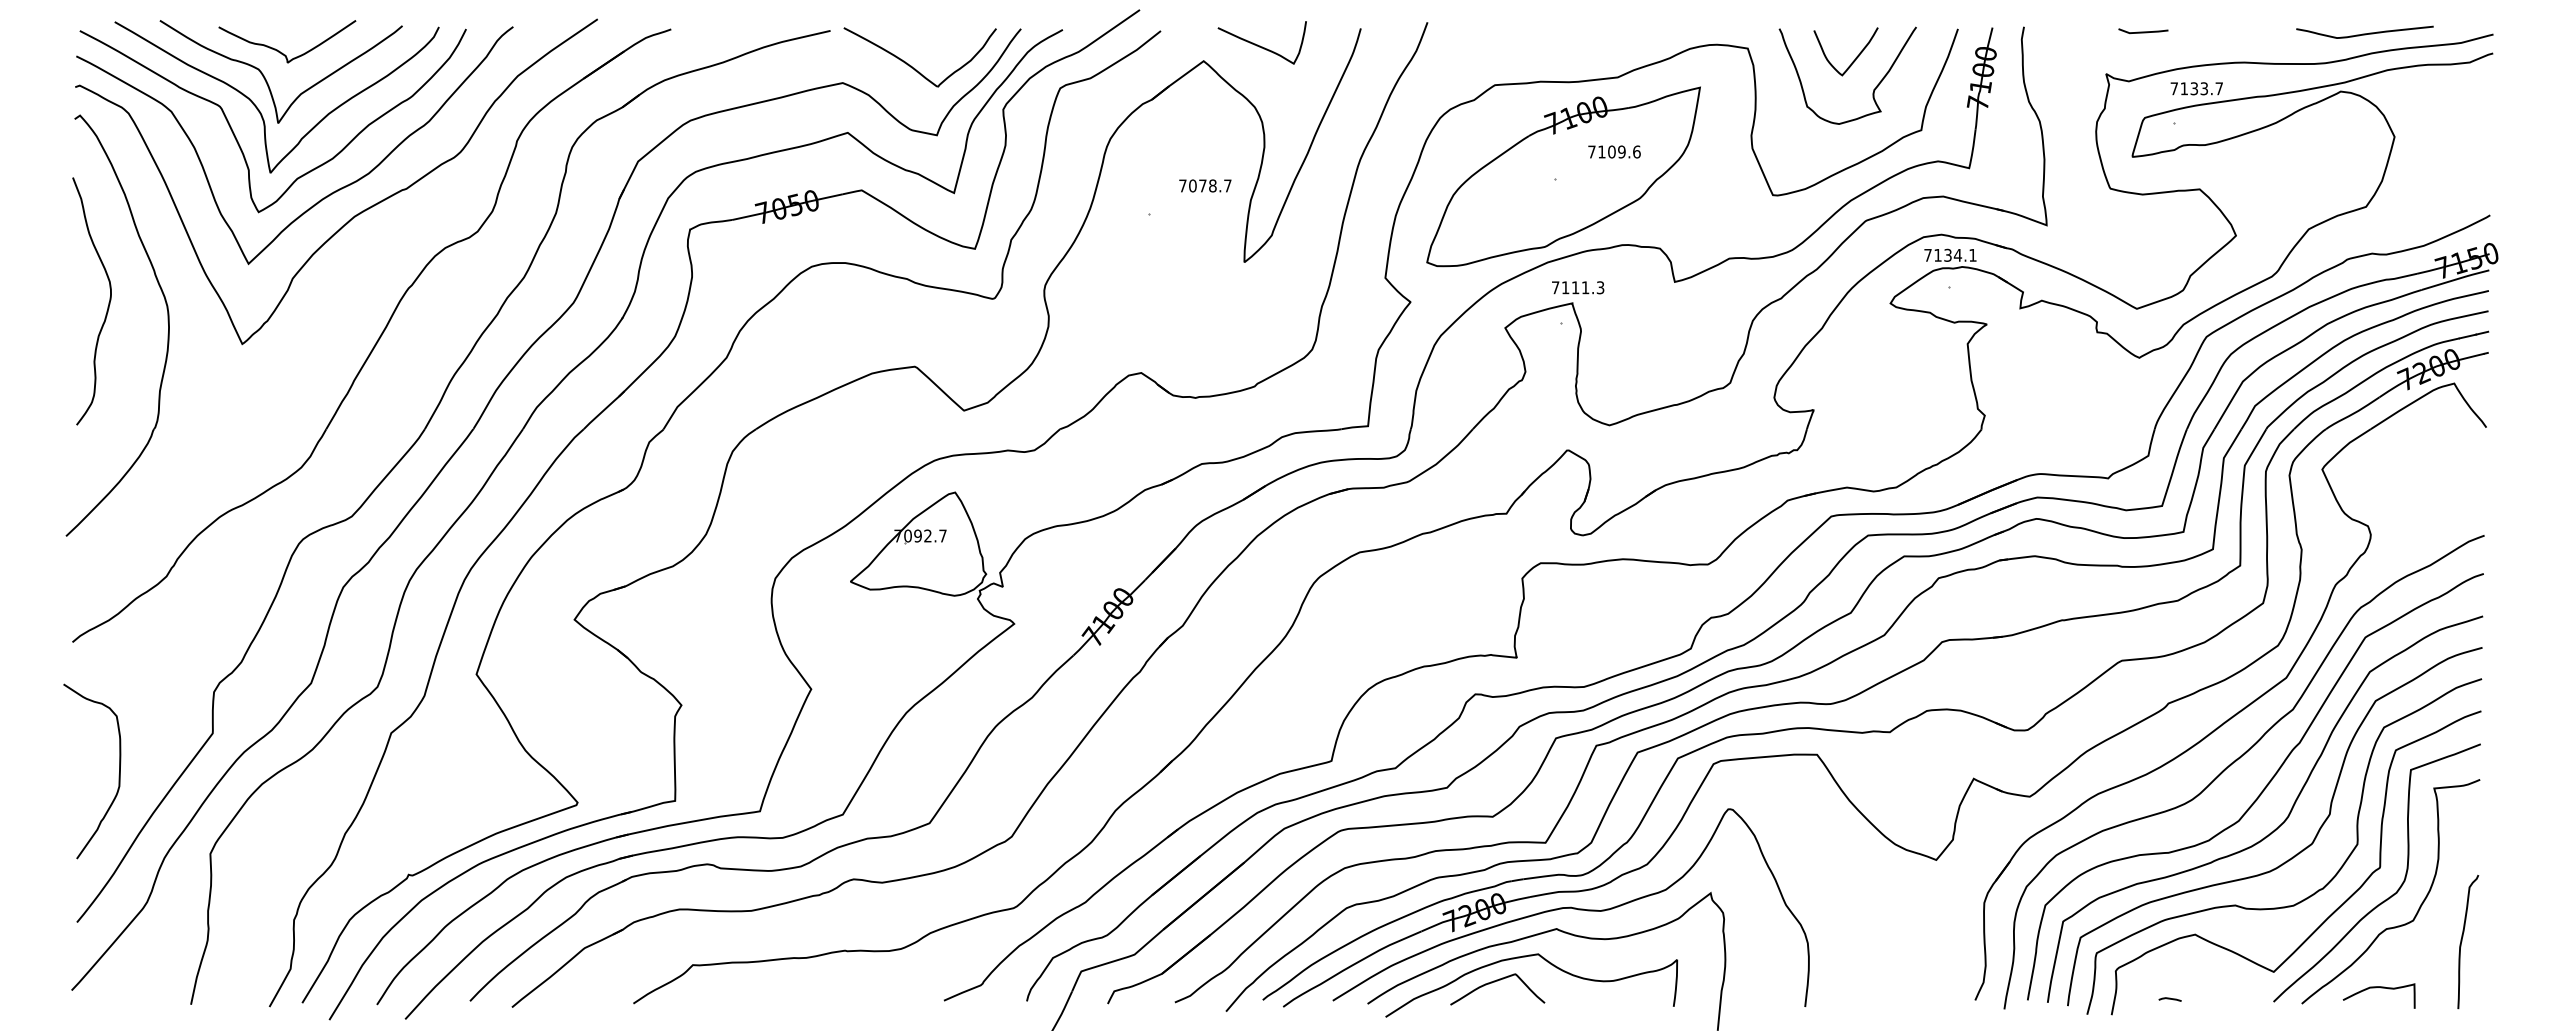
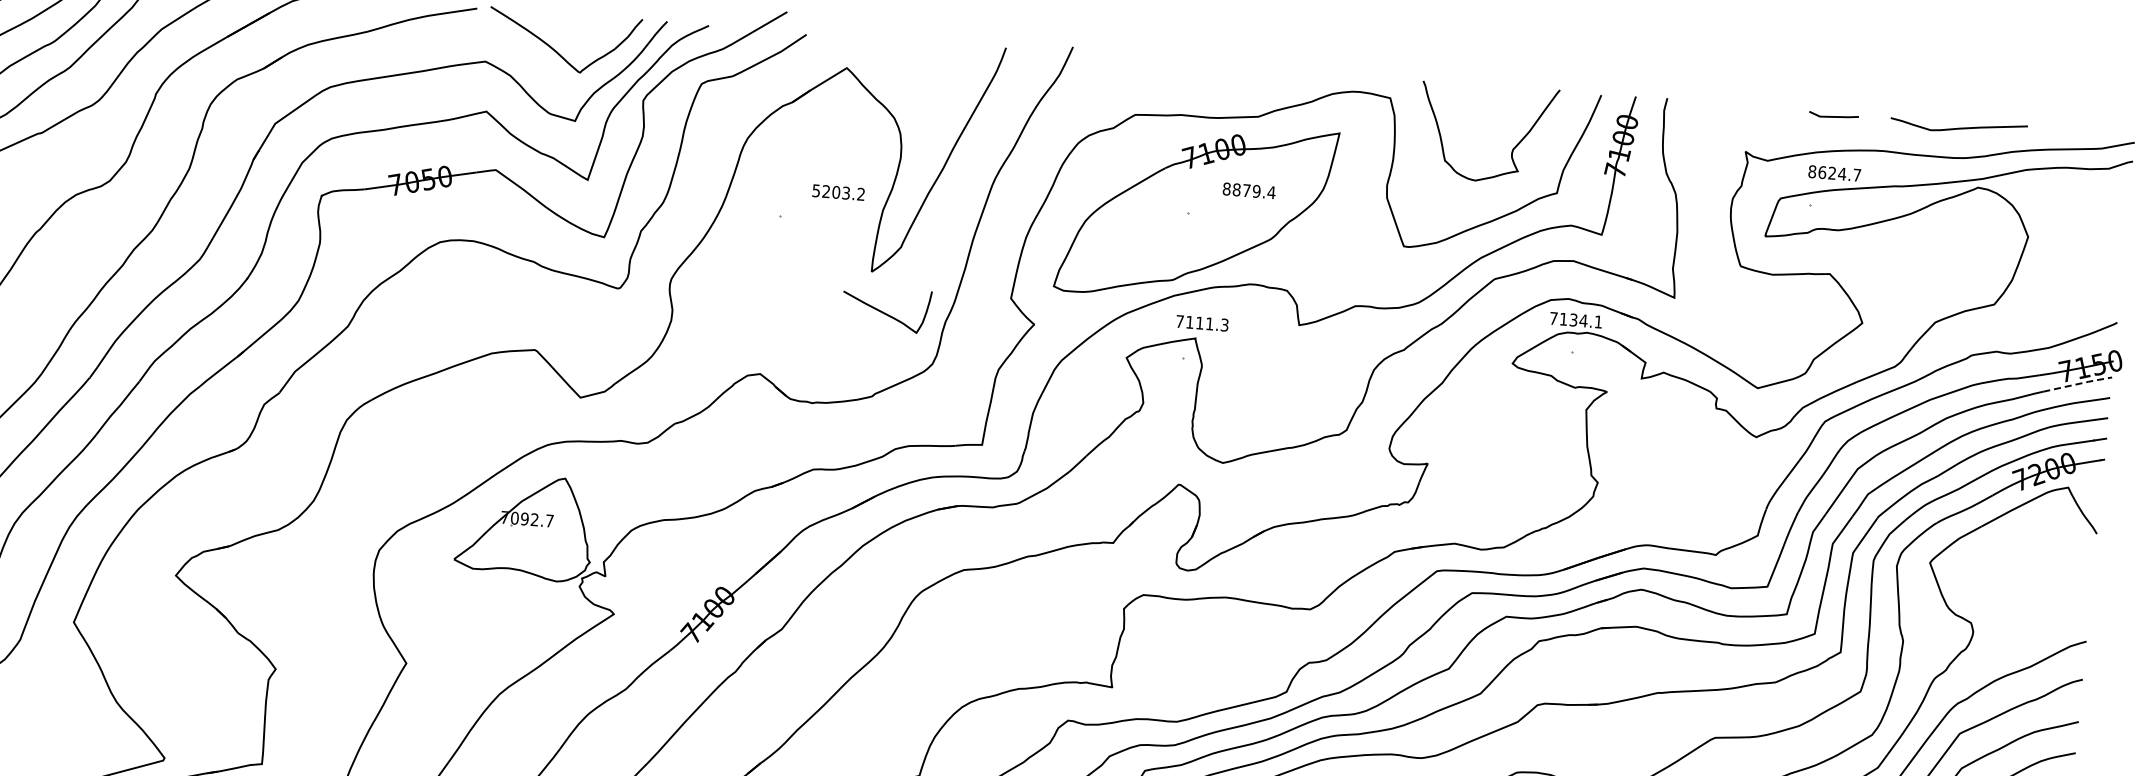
line: (2143, 31) -> (1833, 116), moved
curve: (2364, 33) -> (1958, 127), moved
curve: (1260, 45) -> (884, 312), moved
curve: (1855, 57) -> (1496, 115), removed
text: (2189, 88) -> (1827, 172), 7133.7 -> 8624.7
text: (1614, 151) -> (1249, 190), 7109.6 -> 8879.4
text: (1205, 185) -> (838, 192), 7078.7 -> 5203.2
line: (2457, 279) -> (2079, 384), solid -> dashed

